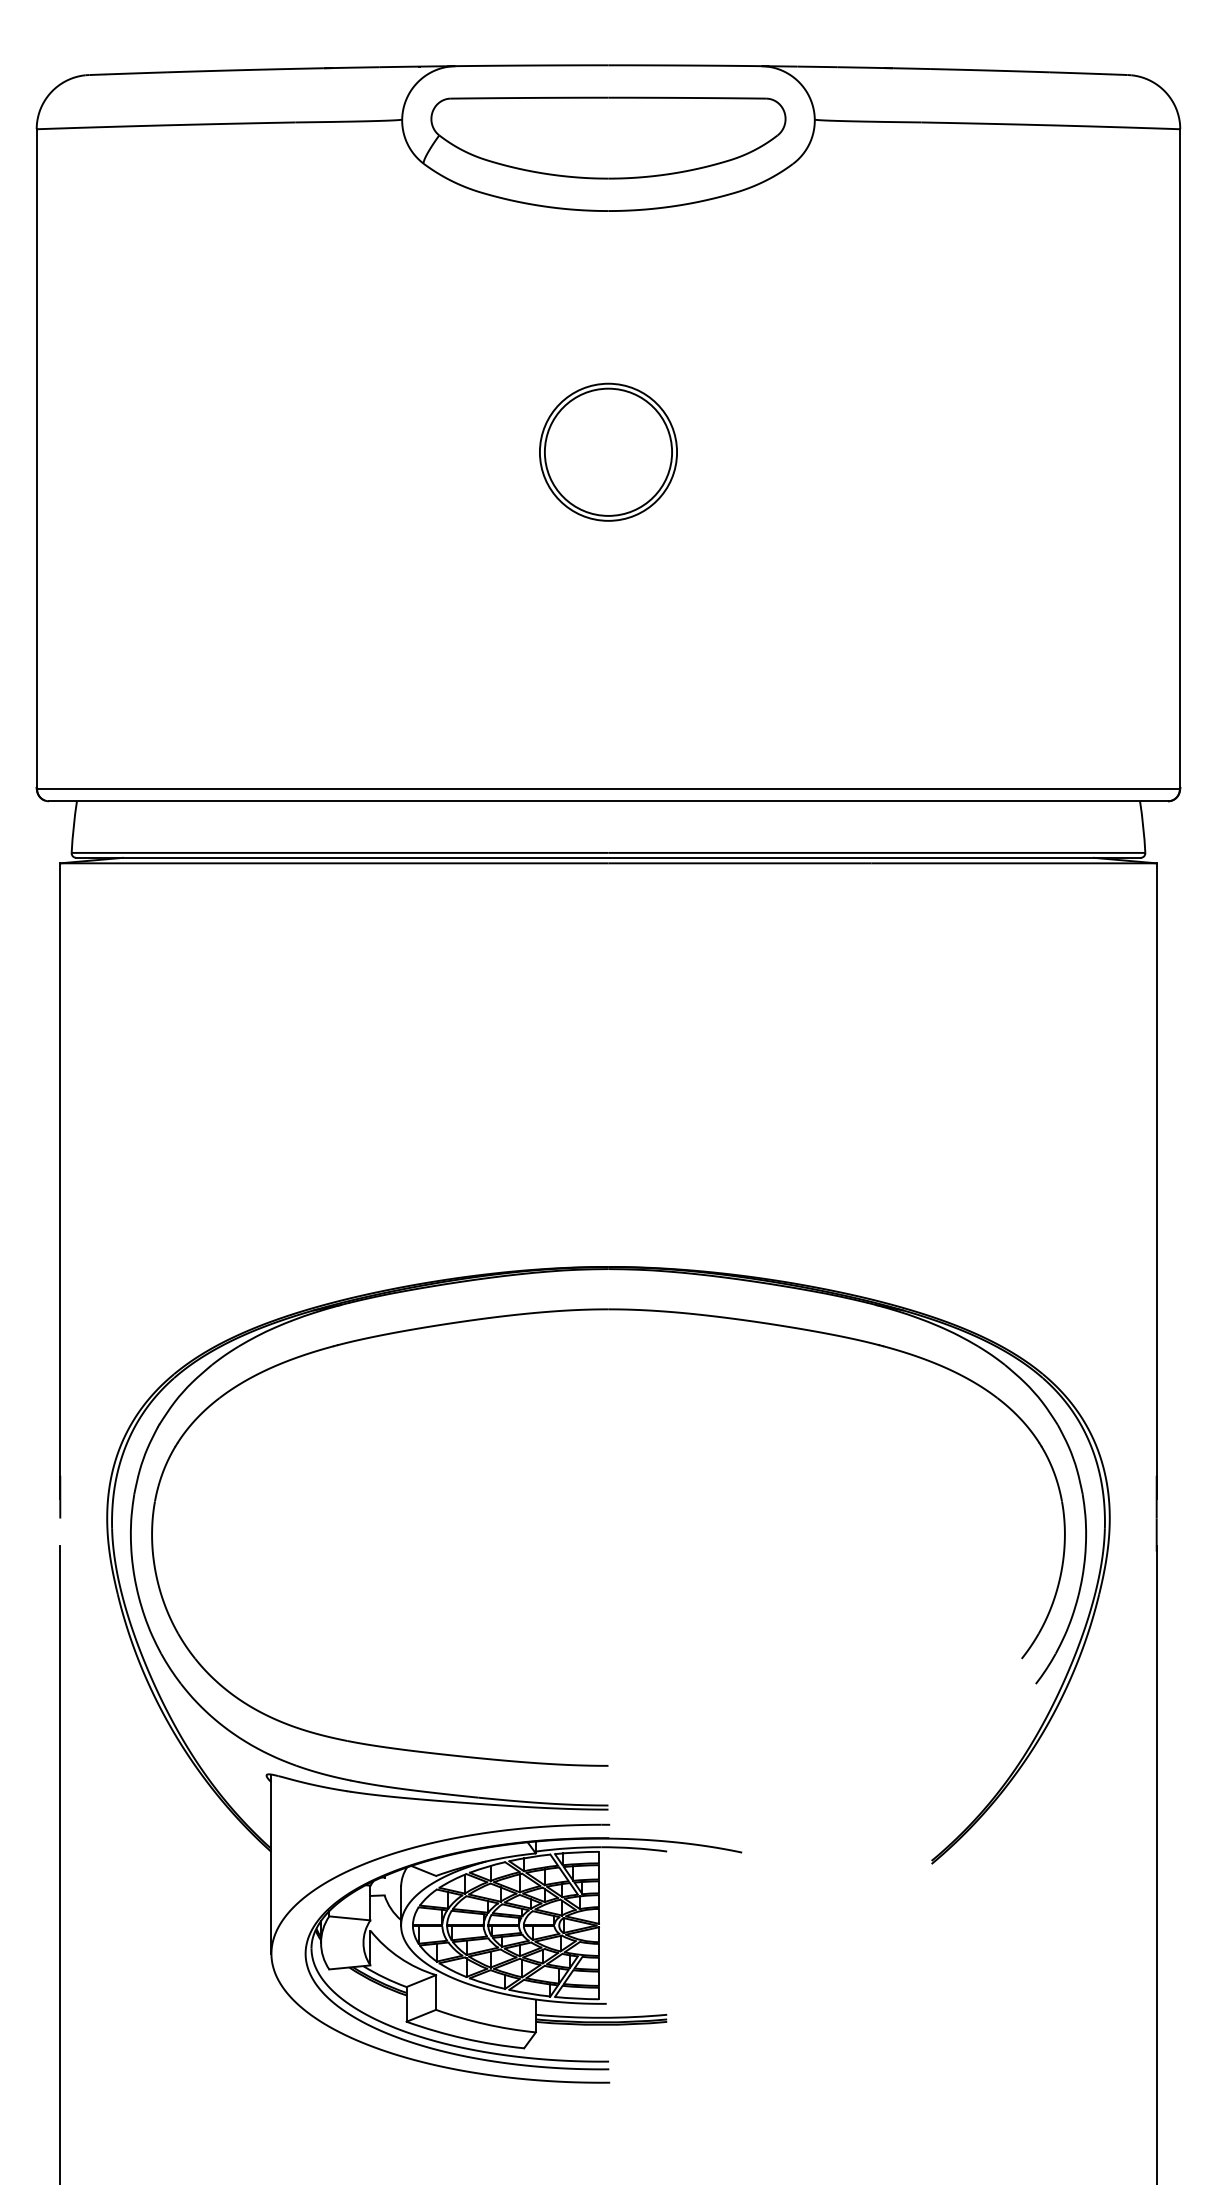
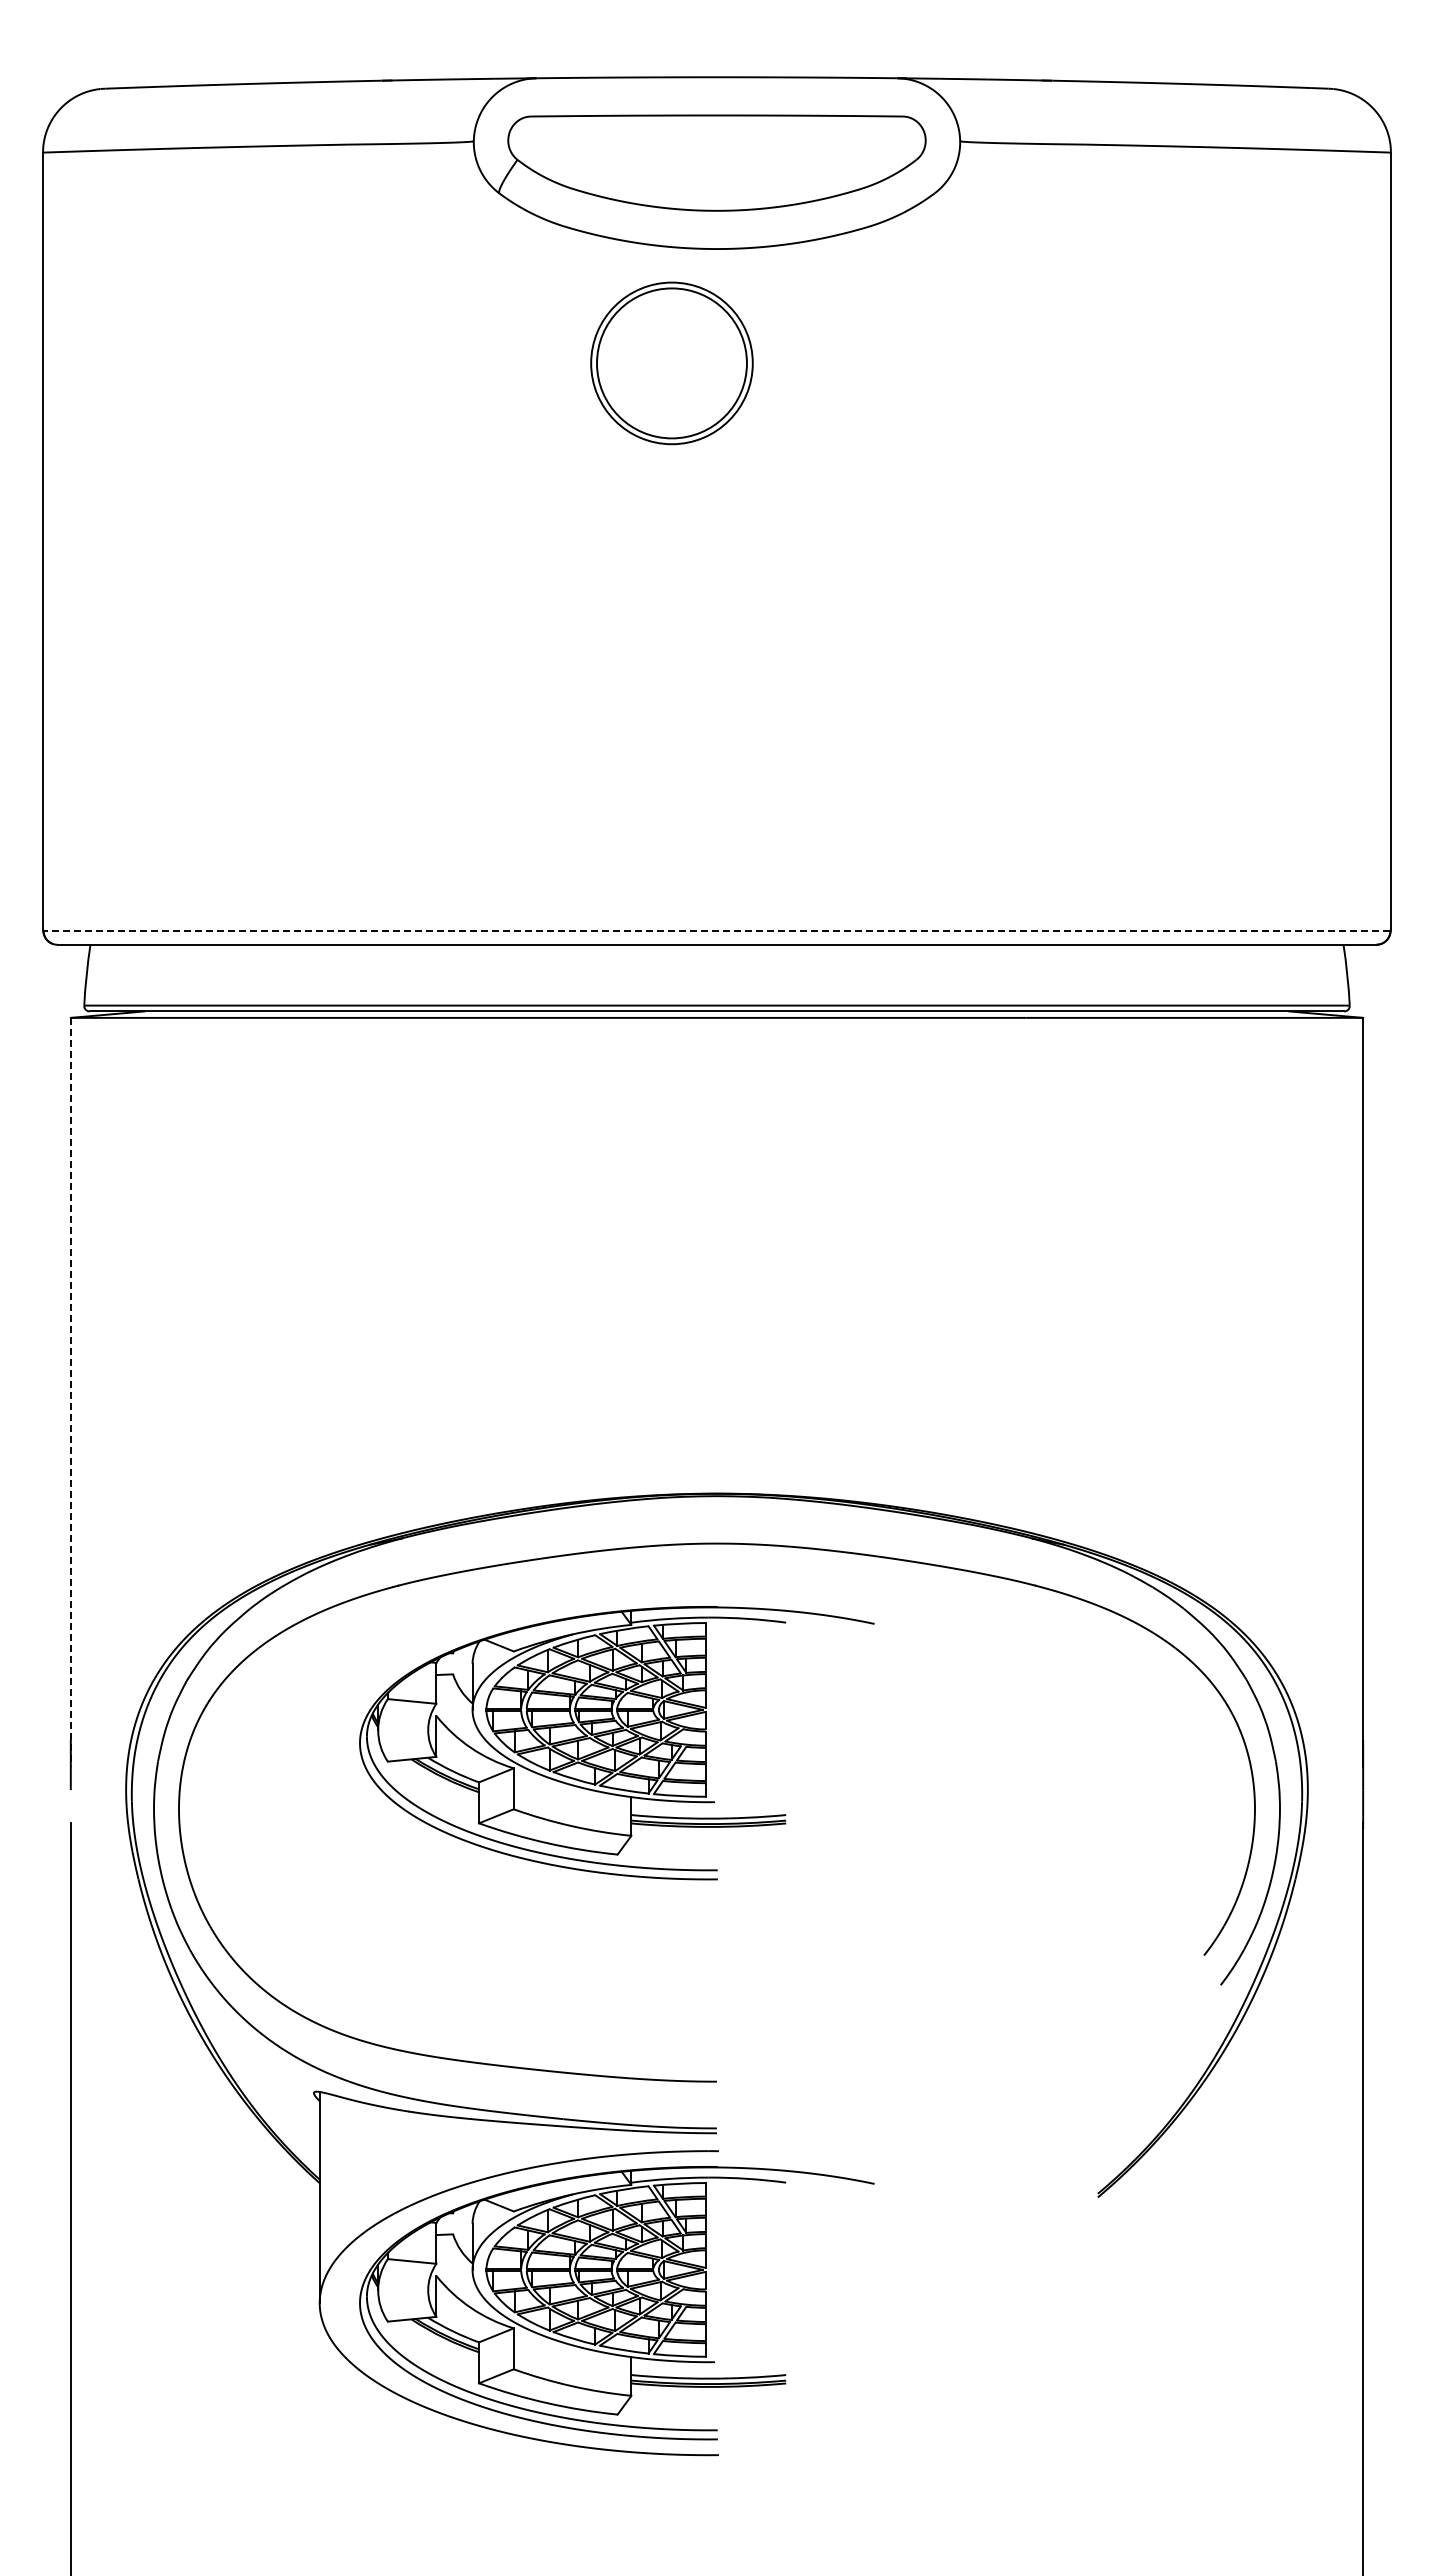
part: (608, 452) -> (671, 363), moved
line: (608, 789) -> (716, 930), solid -> dashed
line: (60, 1181) -> (70, 1392), solid -> dashed
part: (523, 1478) -> (616, 1743), added

